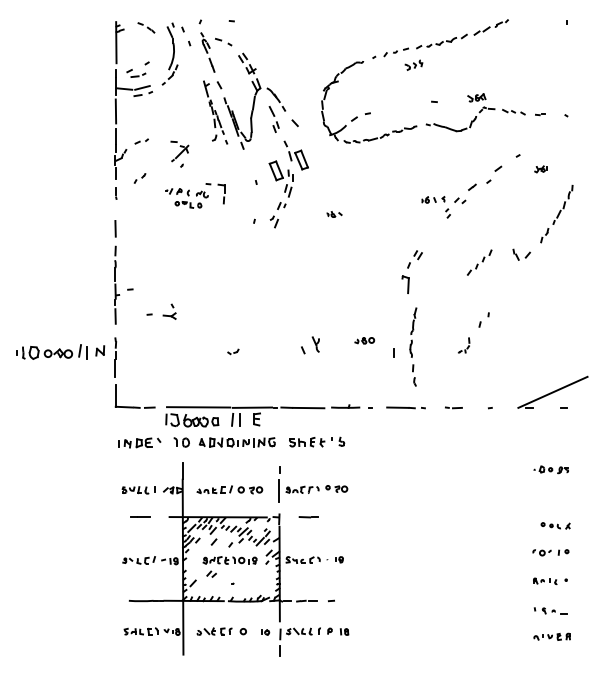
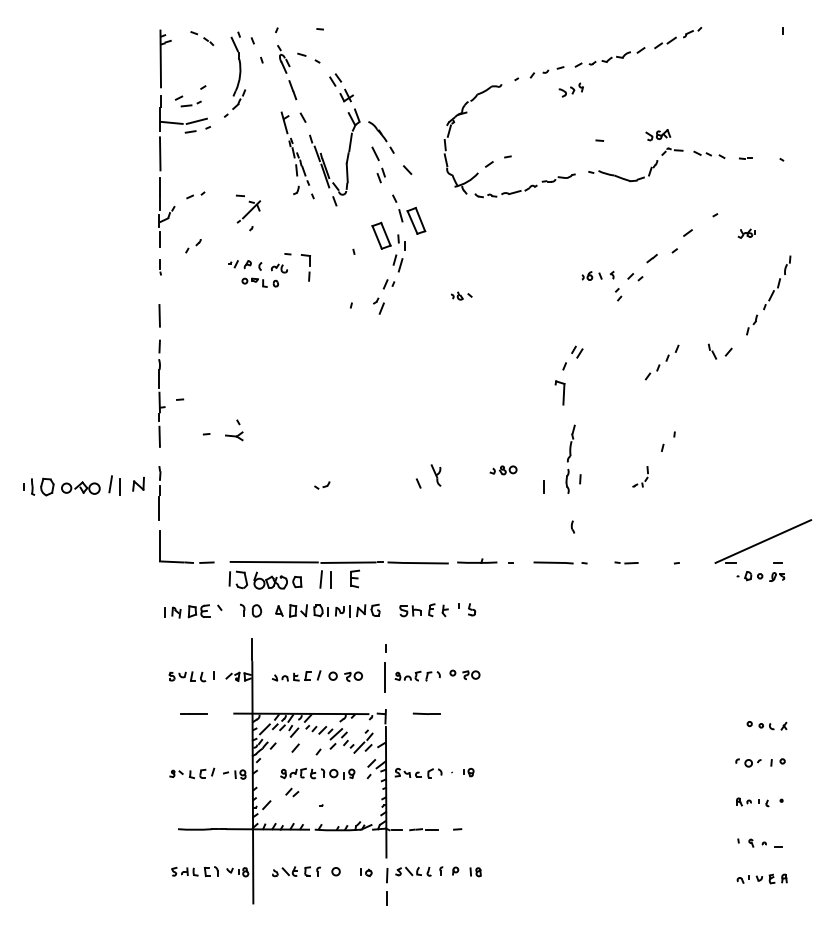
line: (413, 368) -> (580, 479), moved
part: (550, 469) -> (760, 576), moved

